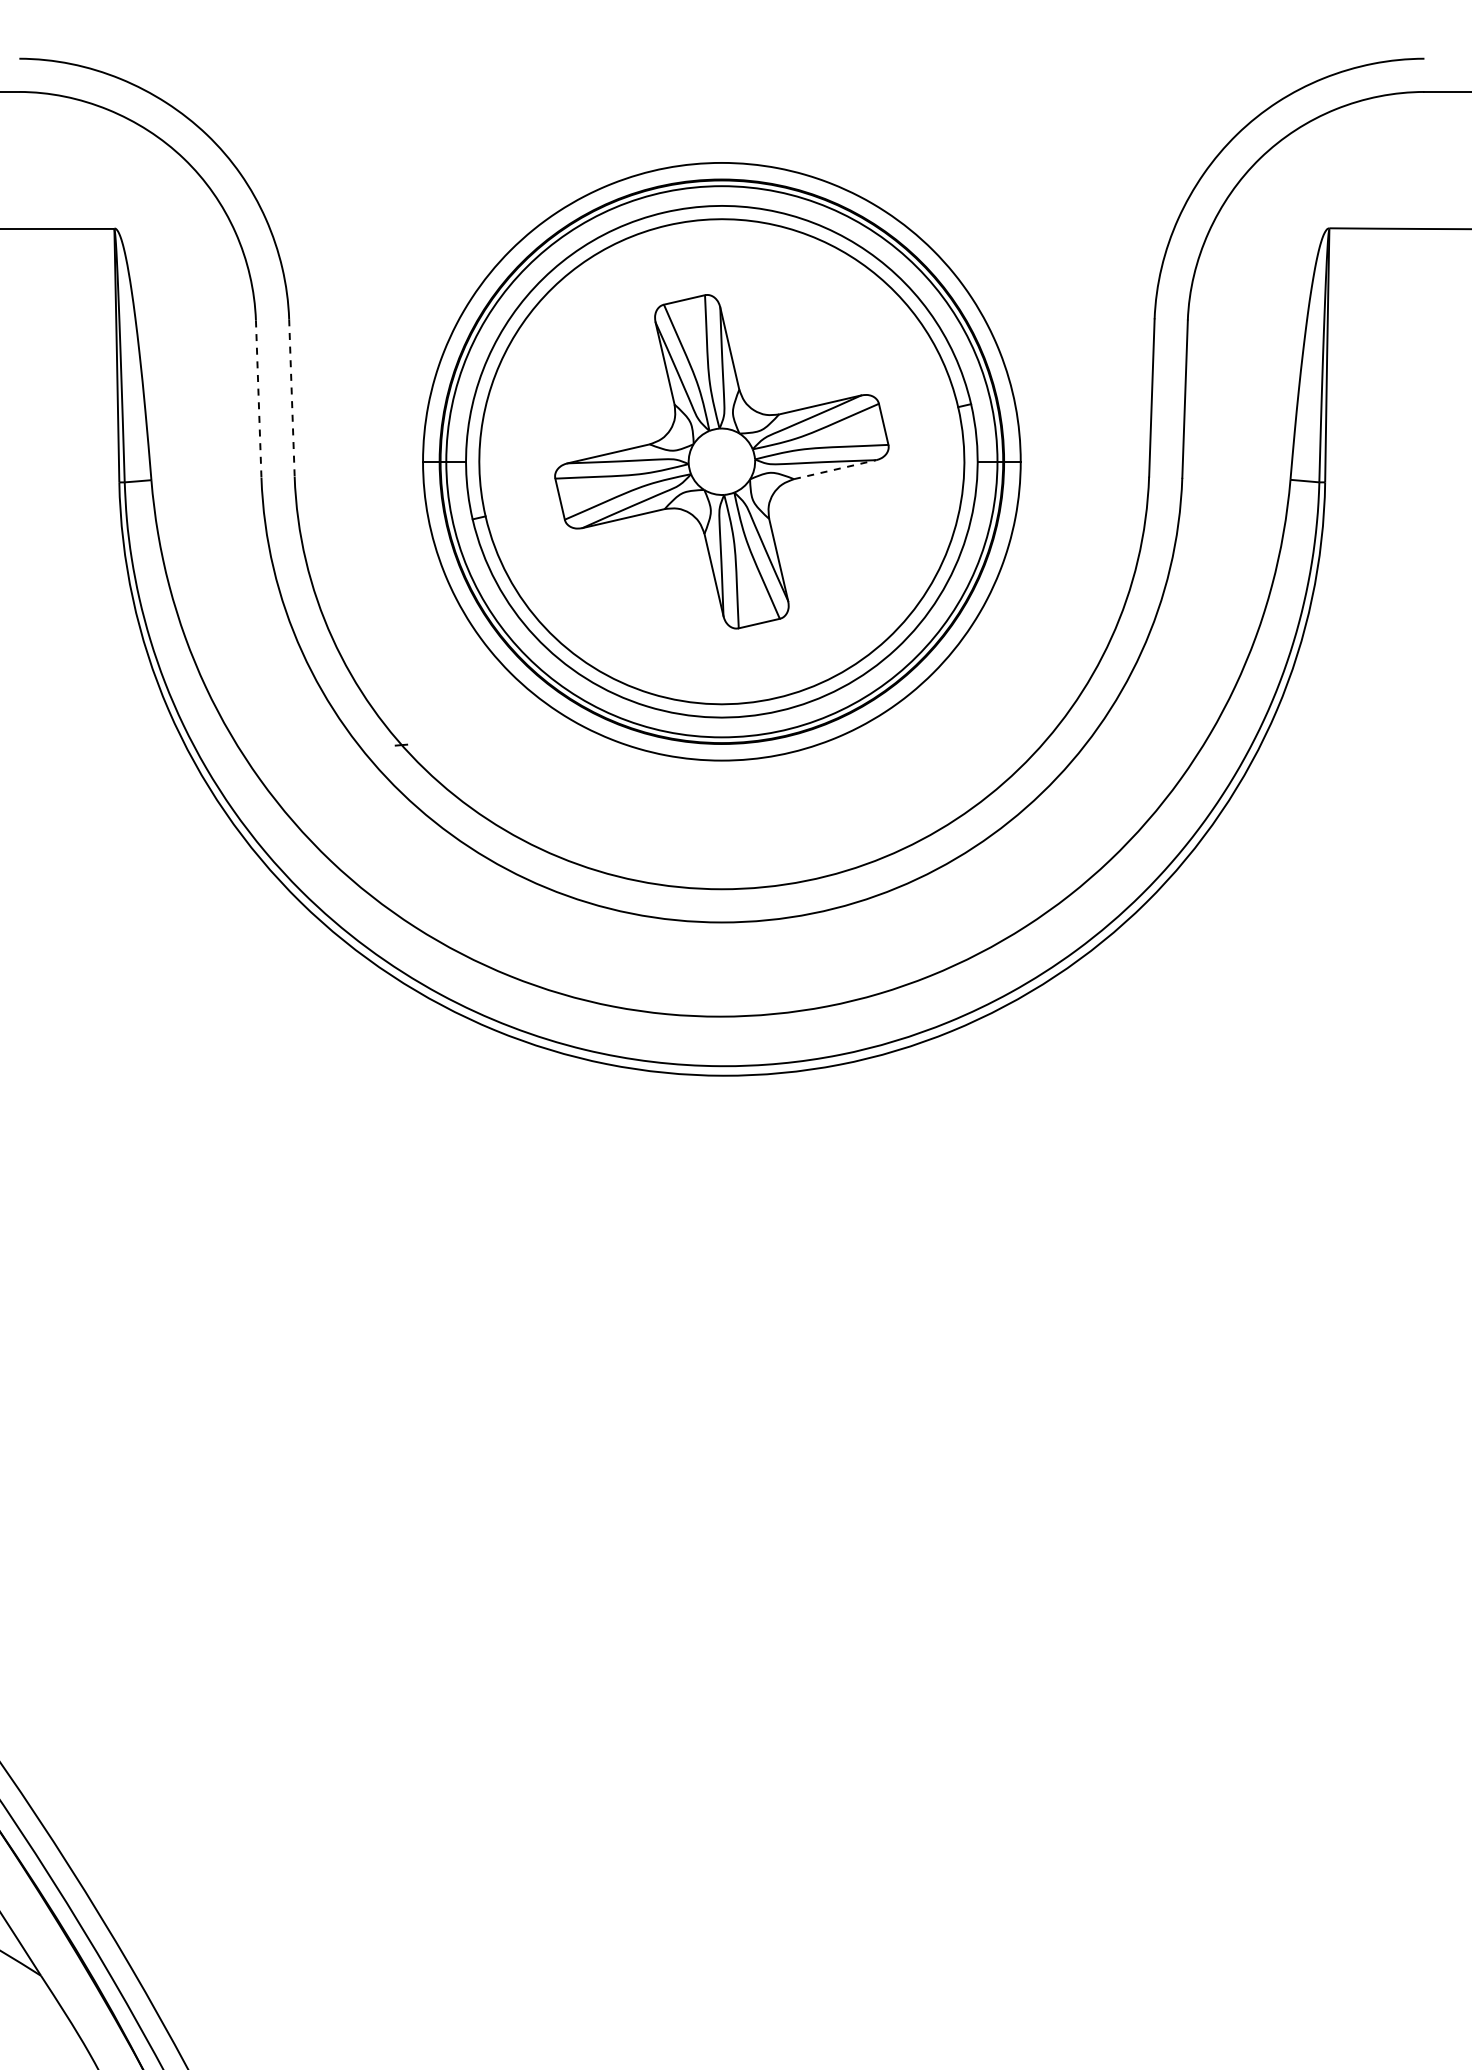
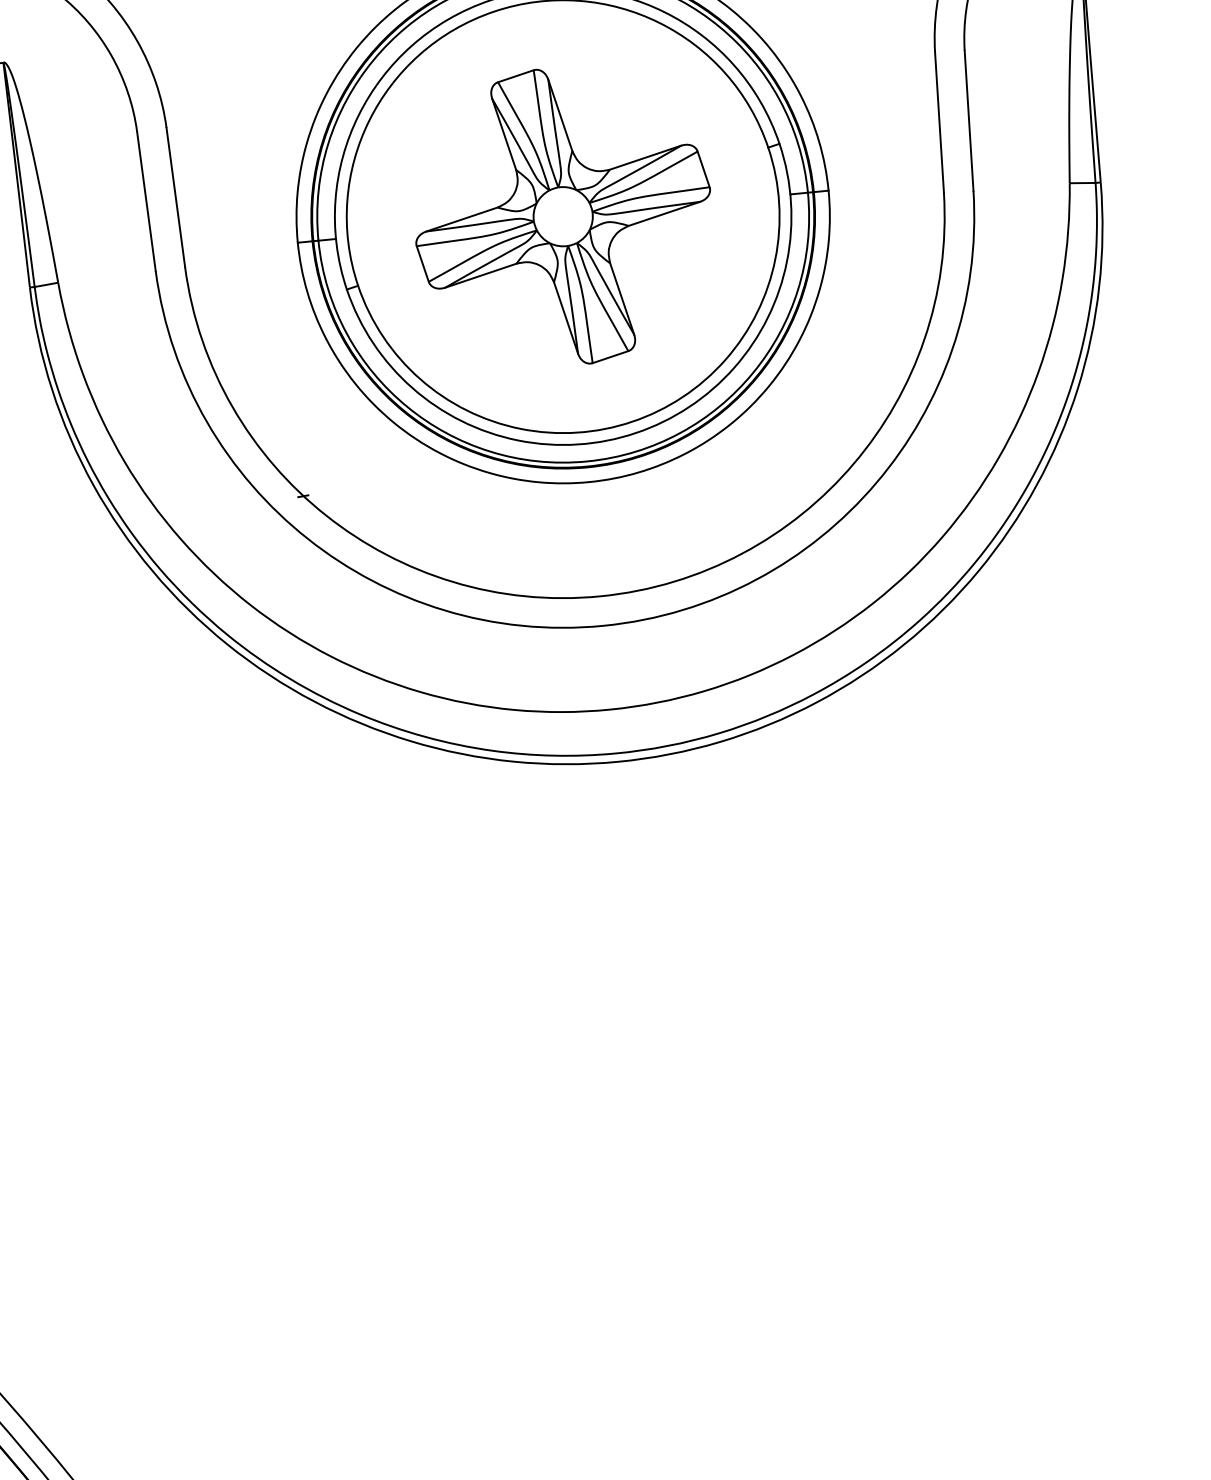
line: (291, 398) -> (175, 197), dashed -> solid
line: (258, 399) -> (146, 201), dashed -> solid
line: (835, 469) -> (664, 213), dashed -> solid

